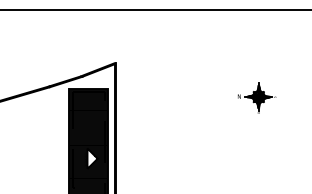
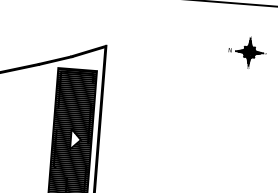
part: (257, 97) -> (248, 52), moved

